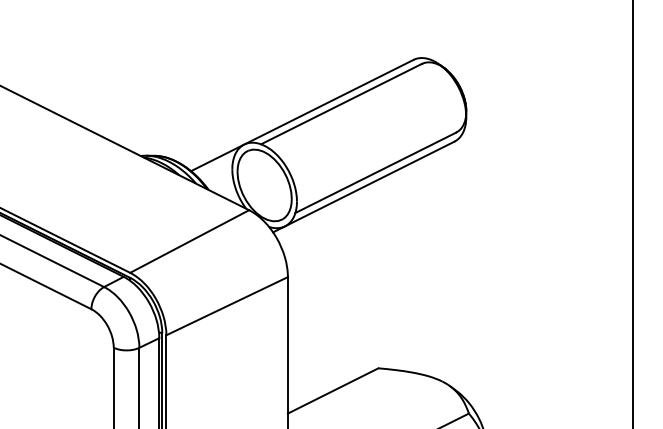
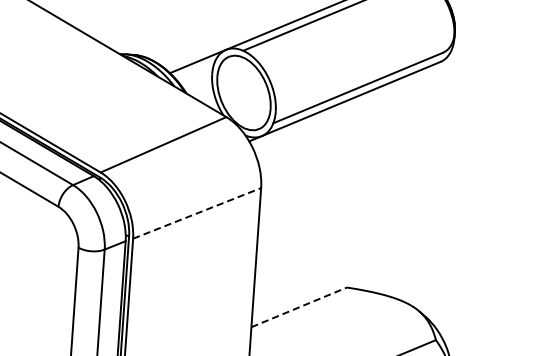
line: (227, 305) -> (197, 212), solid -> dashed
line: (333, 390) -> (299, 306), solid -> dashed

